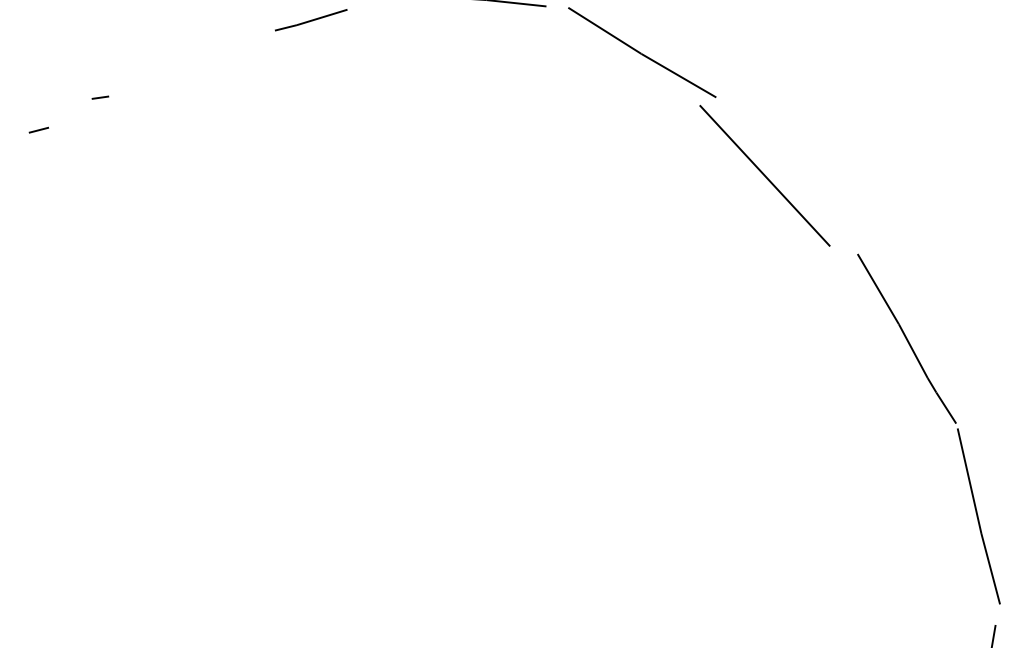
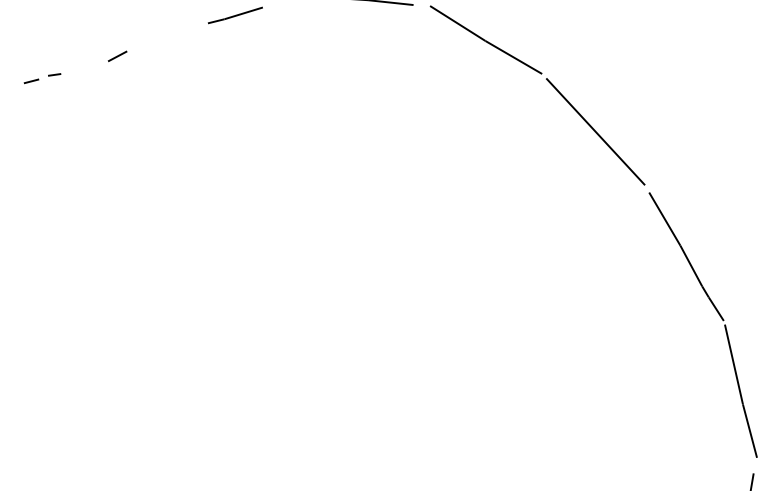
line: (155, 74) -> (117, 56), added
line: (100, 97) -> (54, 74), moved
line: (38, 129) -> (31, 80), moved
line: (764, 175) -> (595, 131), moved

